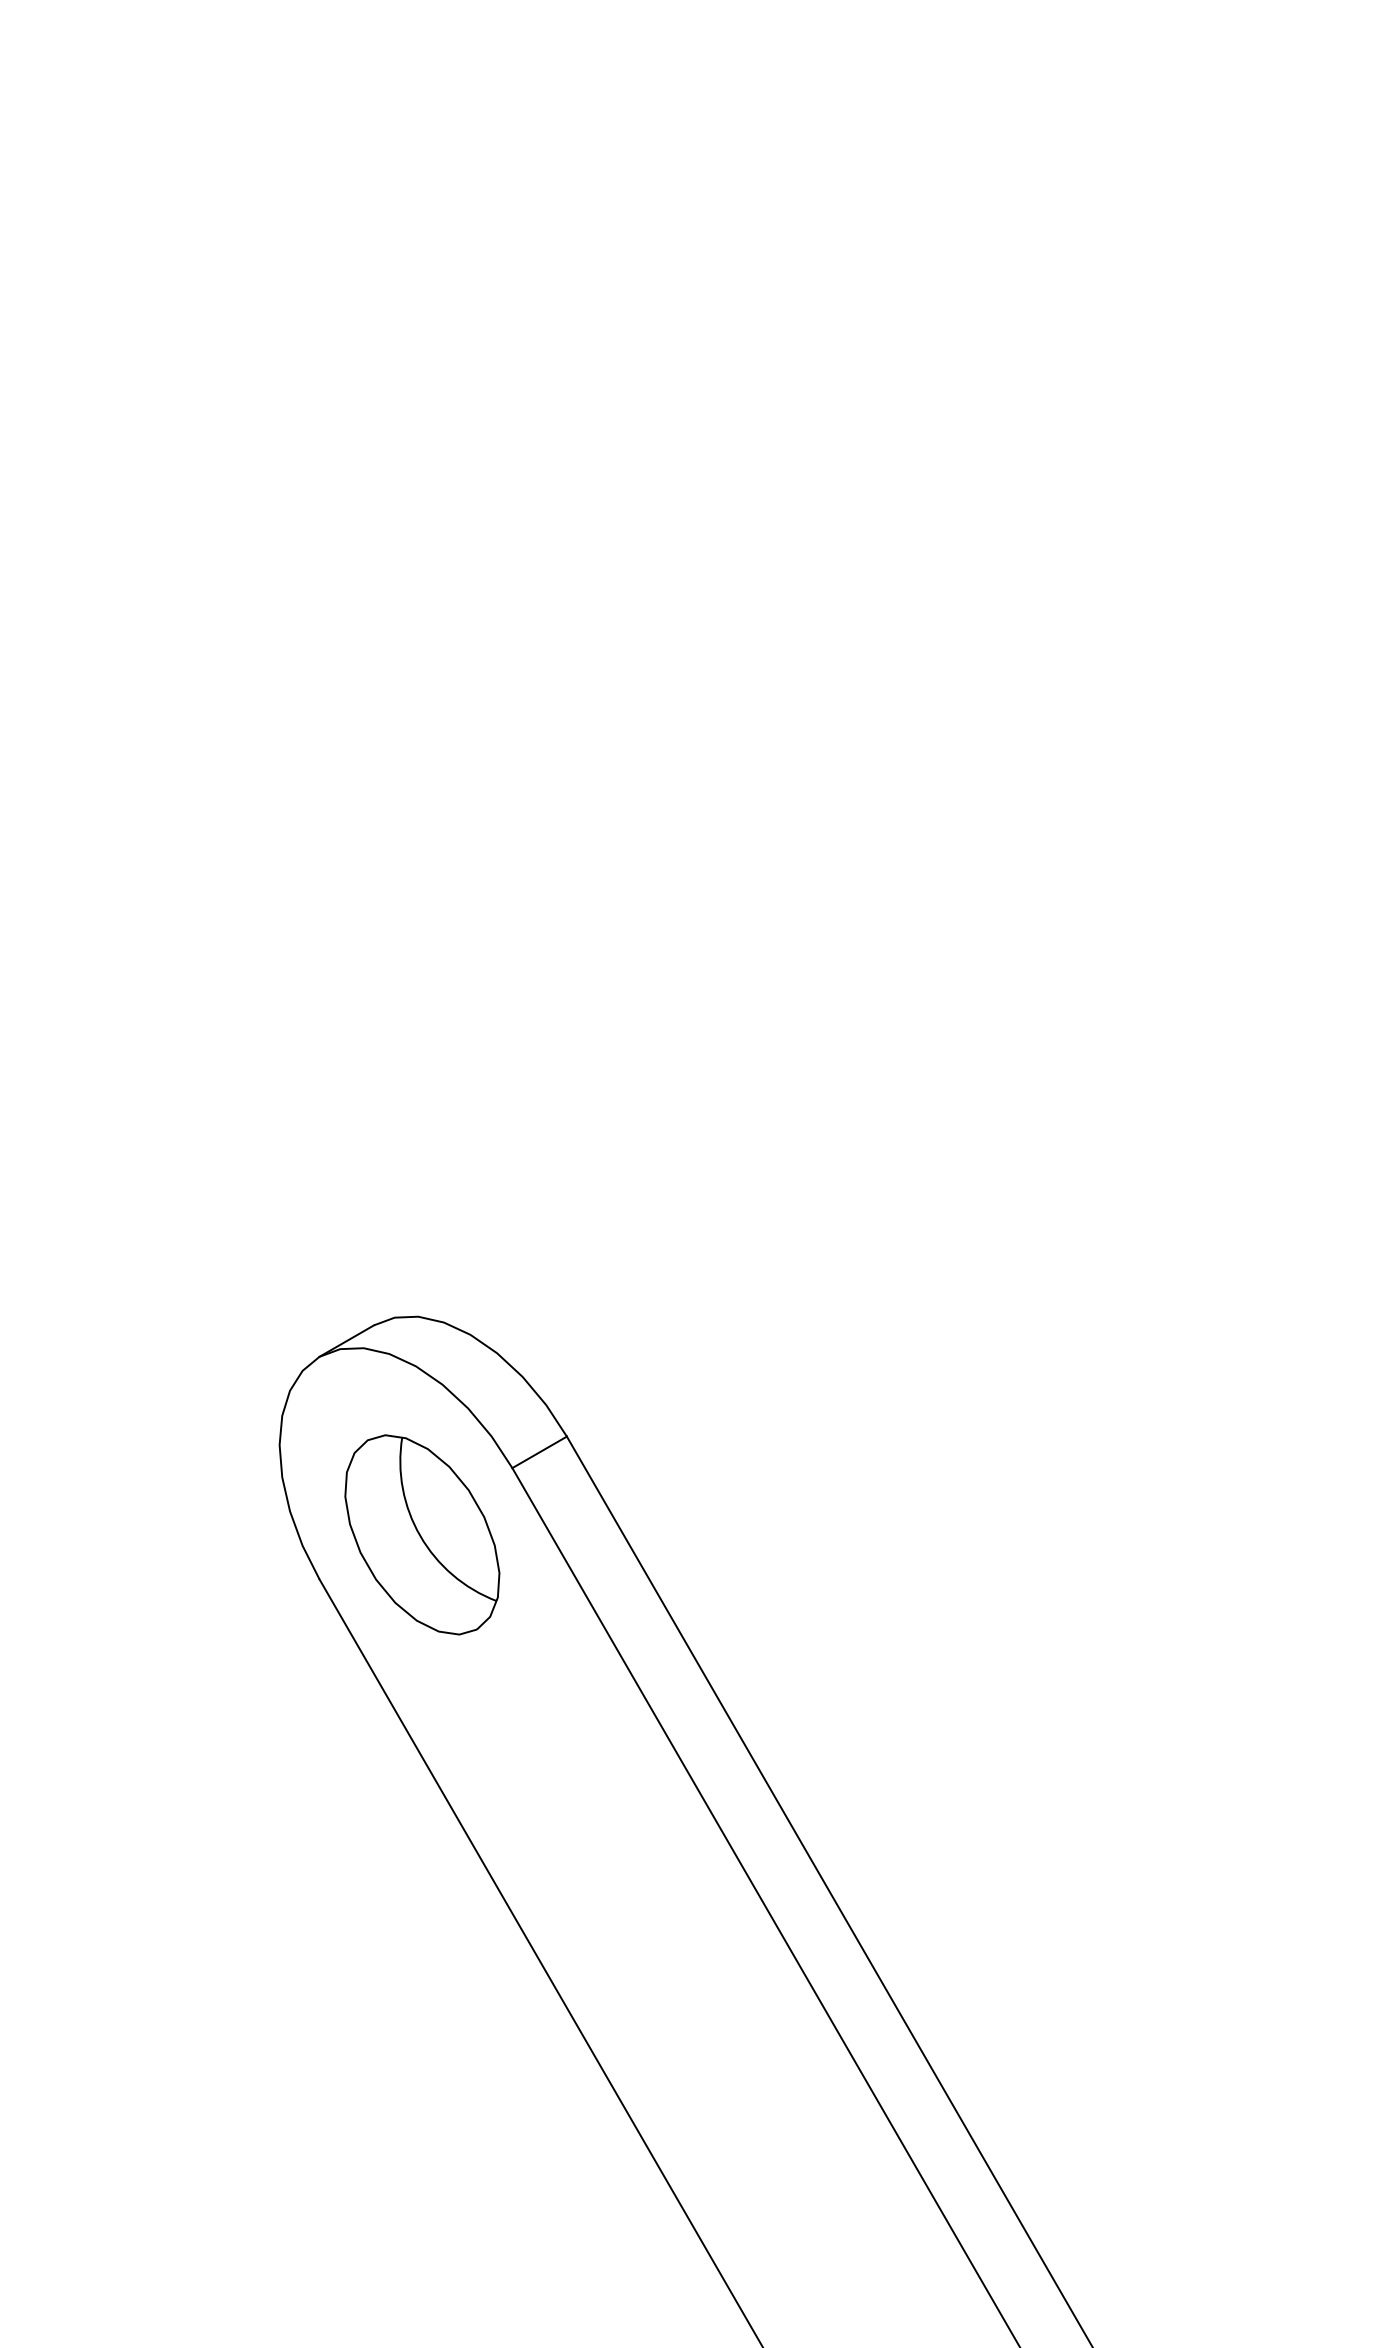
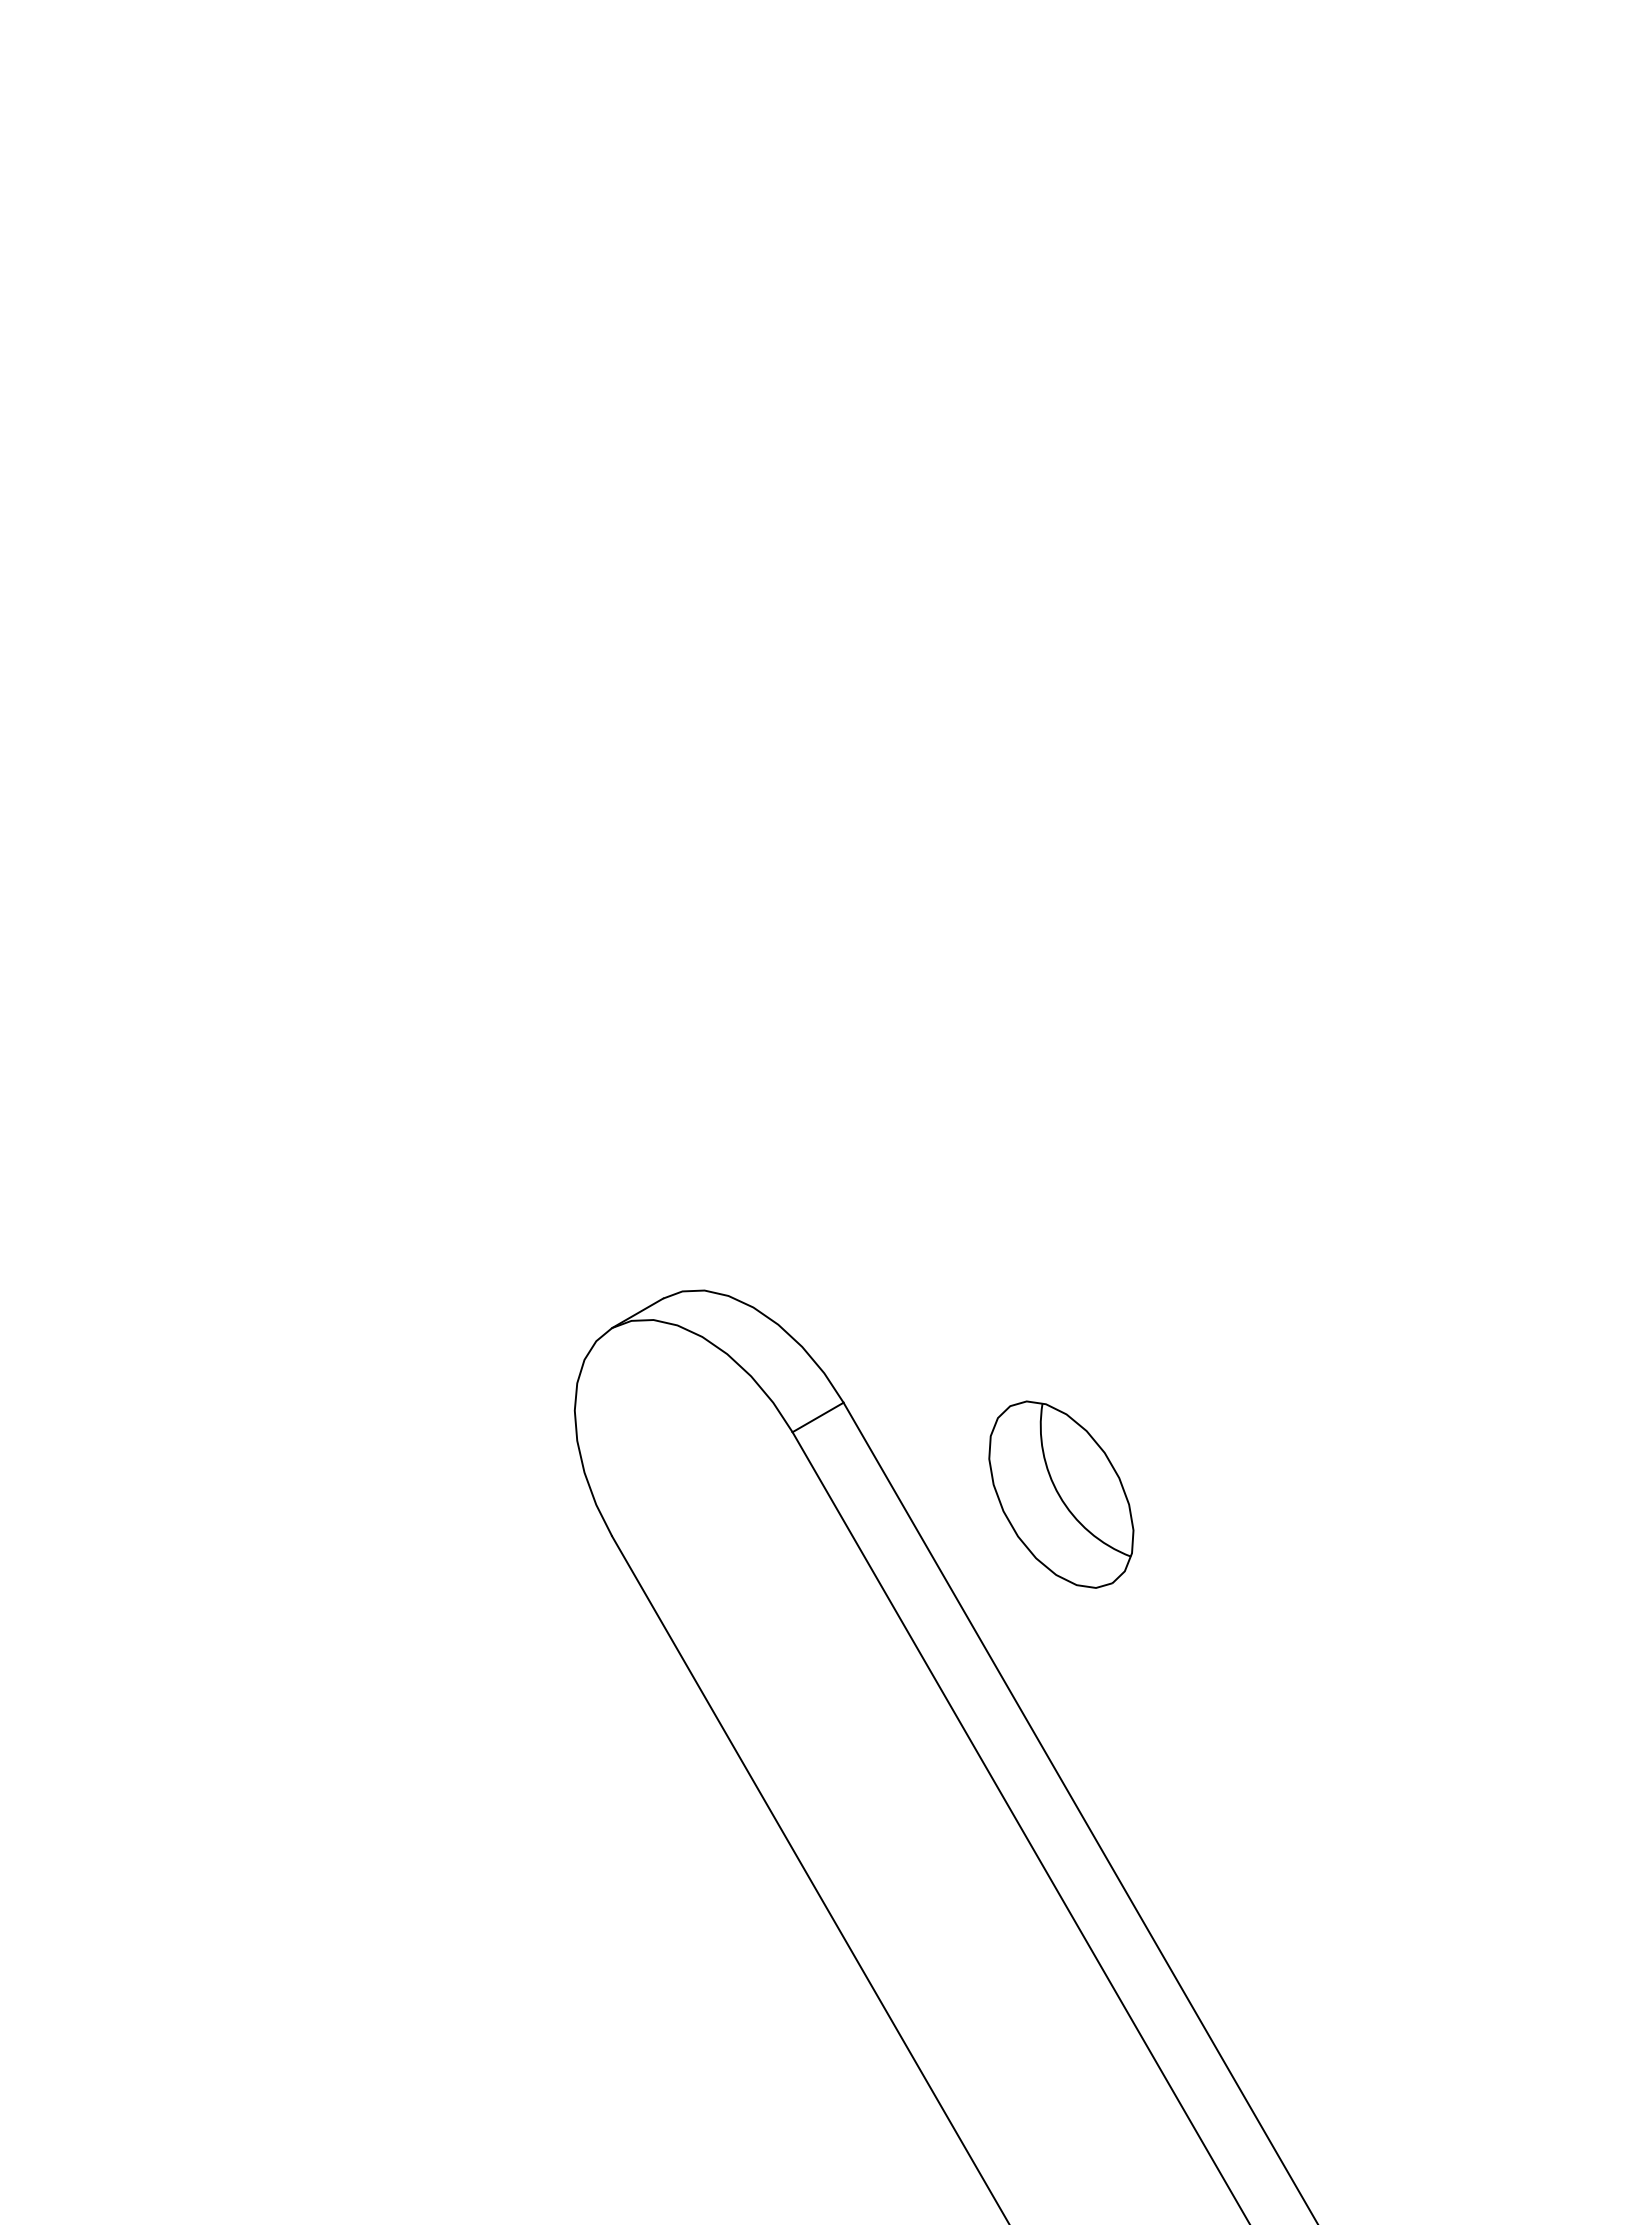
part: (422, 1534) -> (1061, 1494), moved

